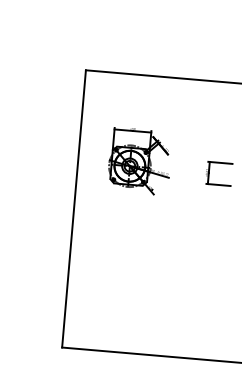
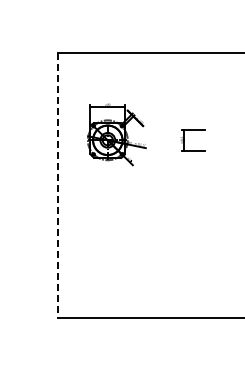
line: (74, 208) -> (58, 185), solid -> dashed

